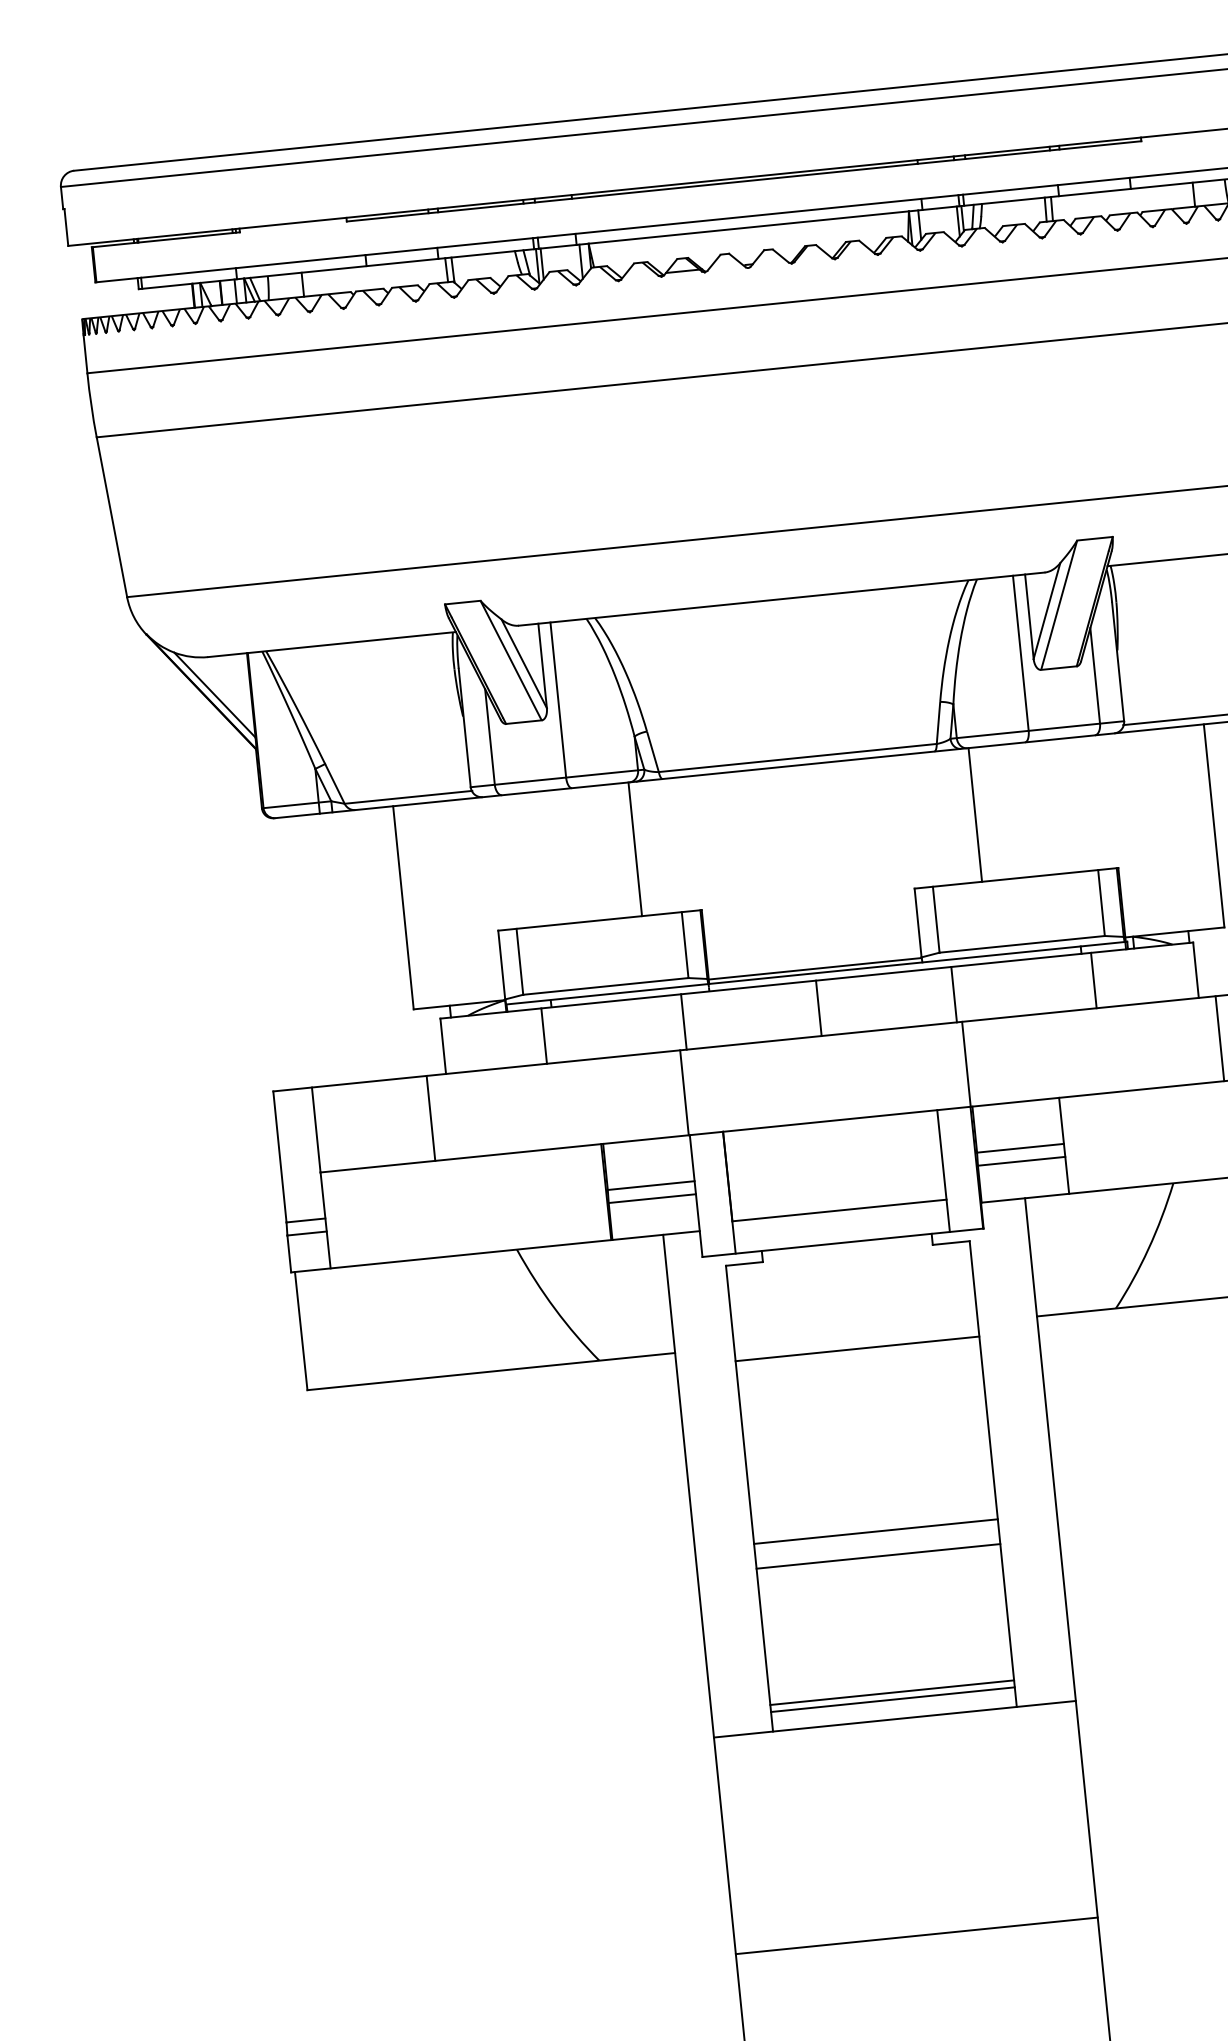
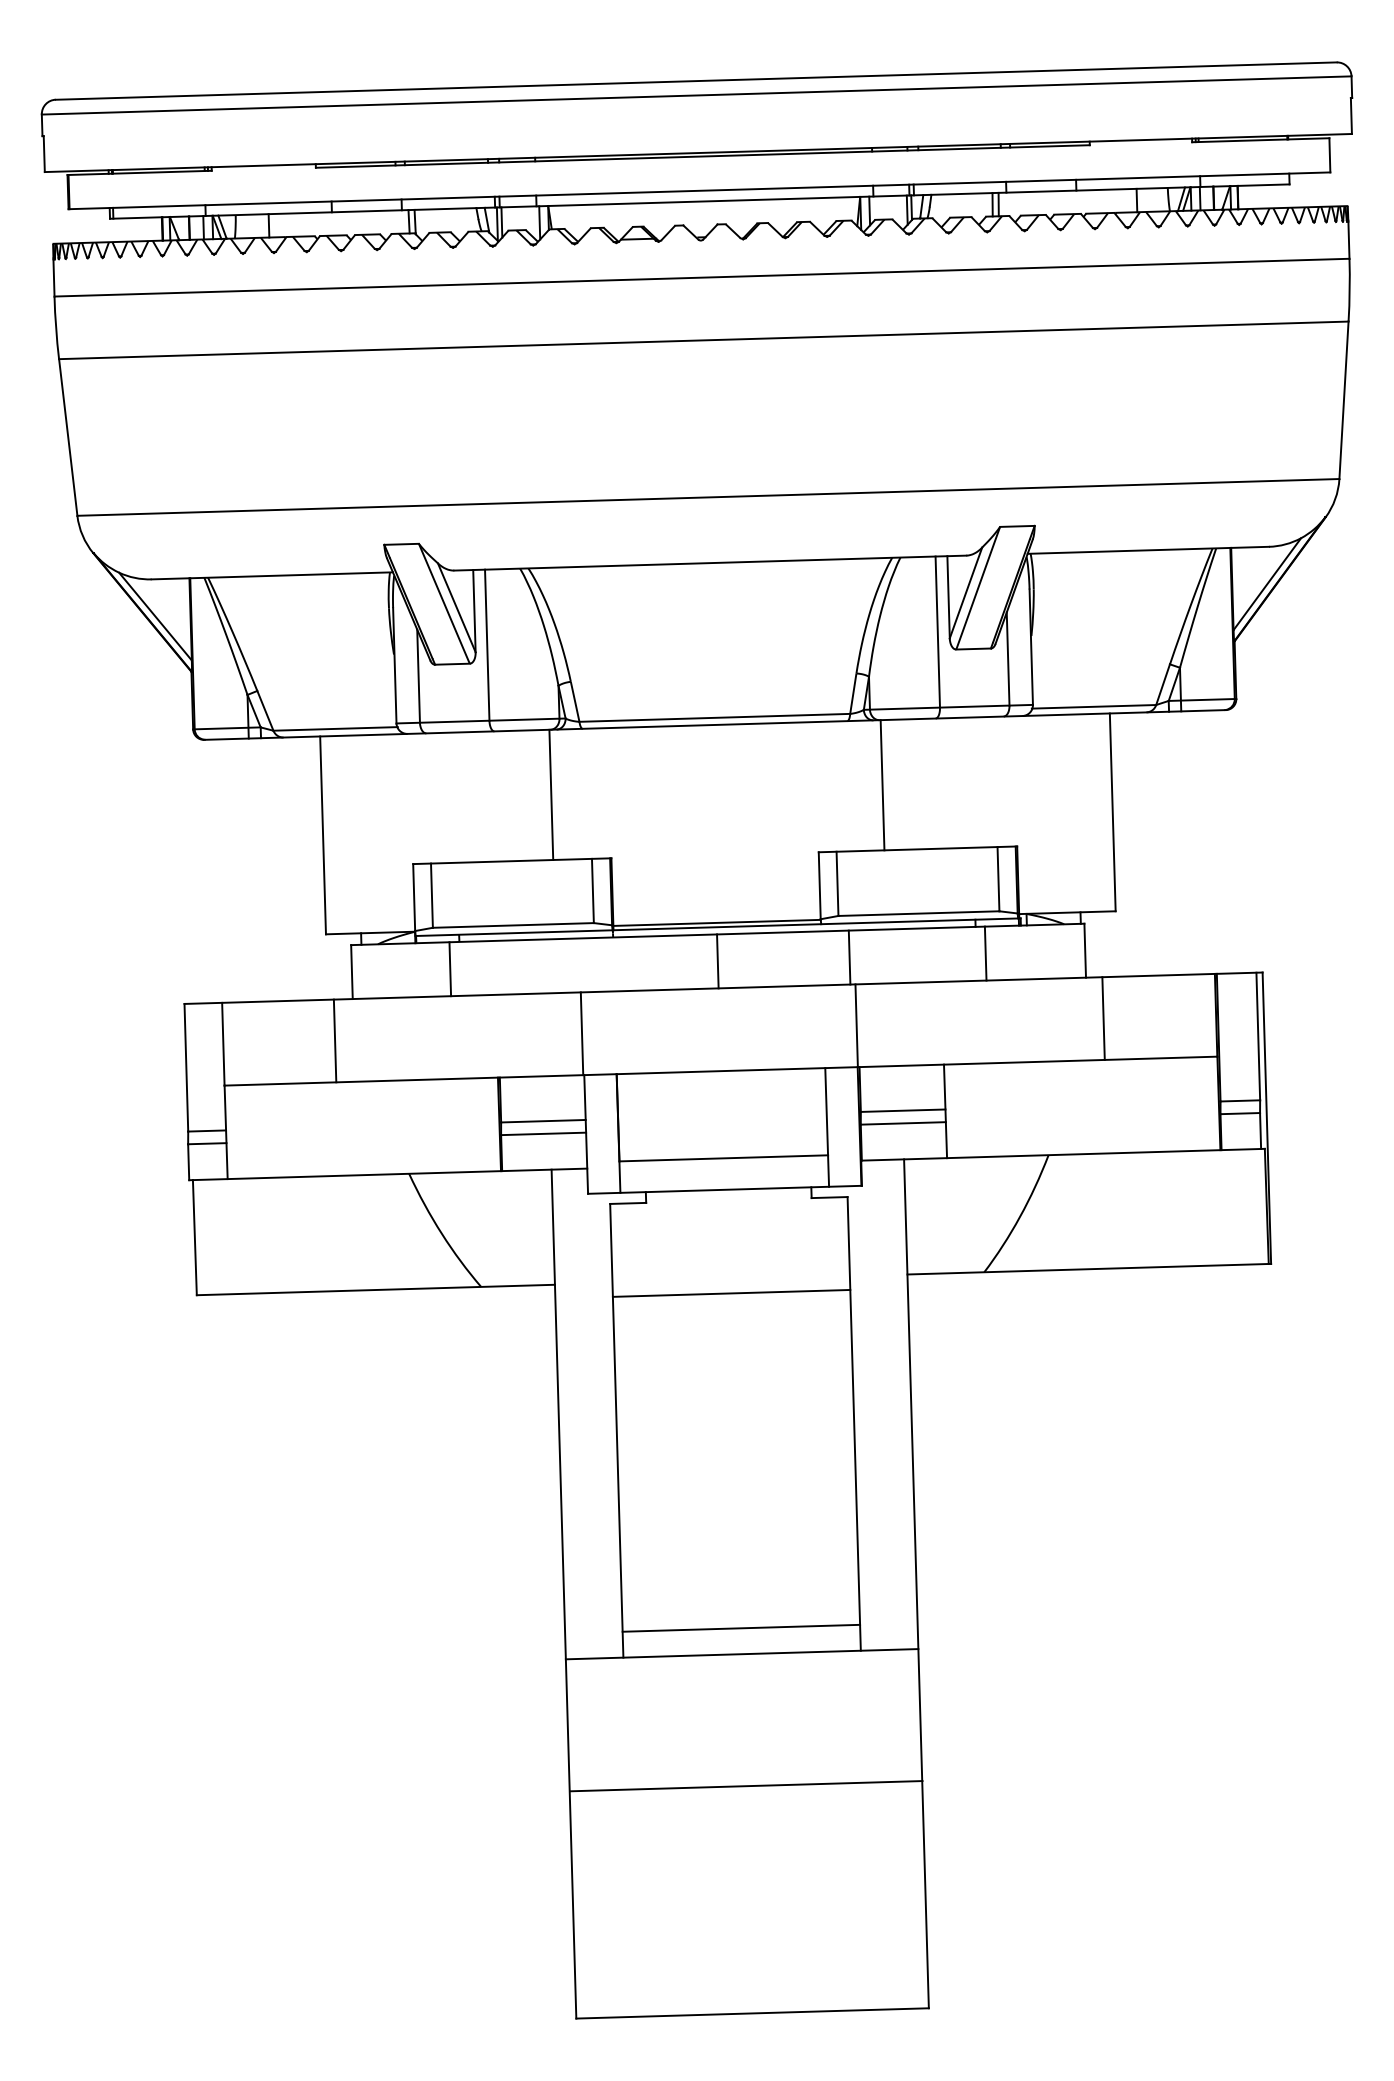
line: (684, 1022) -> (586, 965), removed
line: (875, 1530) -> (736, 1470), removed
line: (878, 1556) -> (737, 1495), removed
line: (892, 1699) -> (741, 1634), removed
line: (917, 1936) -> (746, 1786), moved

